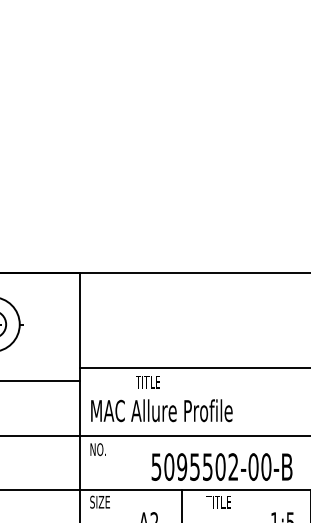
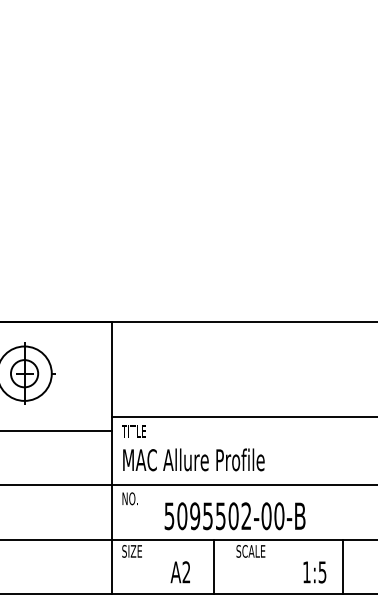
text: (147, 382) -> (133, 431), moved
text: (221, 467) -> (234, 516), moved
text: (218, 502) -> (250, 551), TITLE -> SCALE

